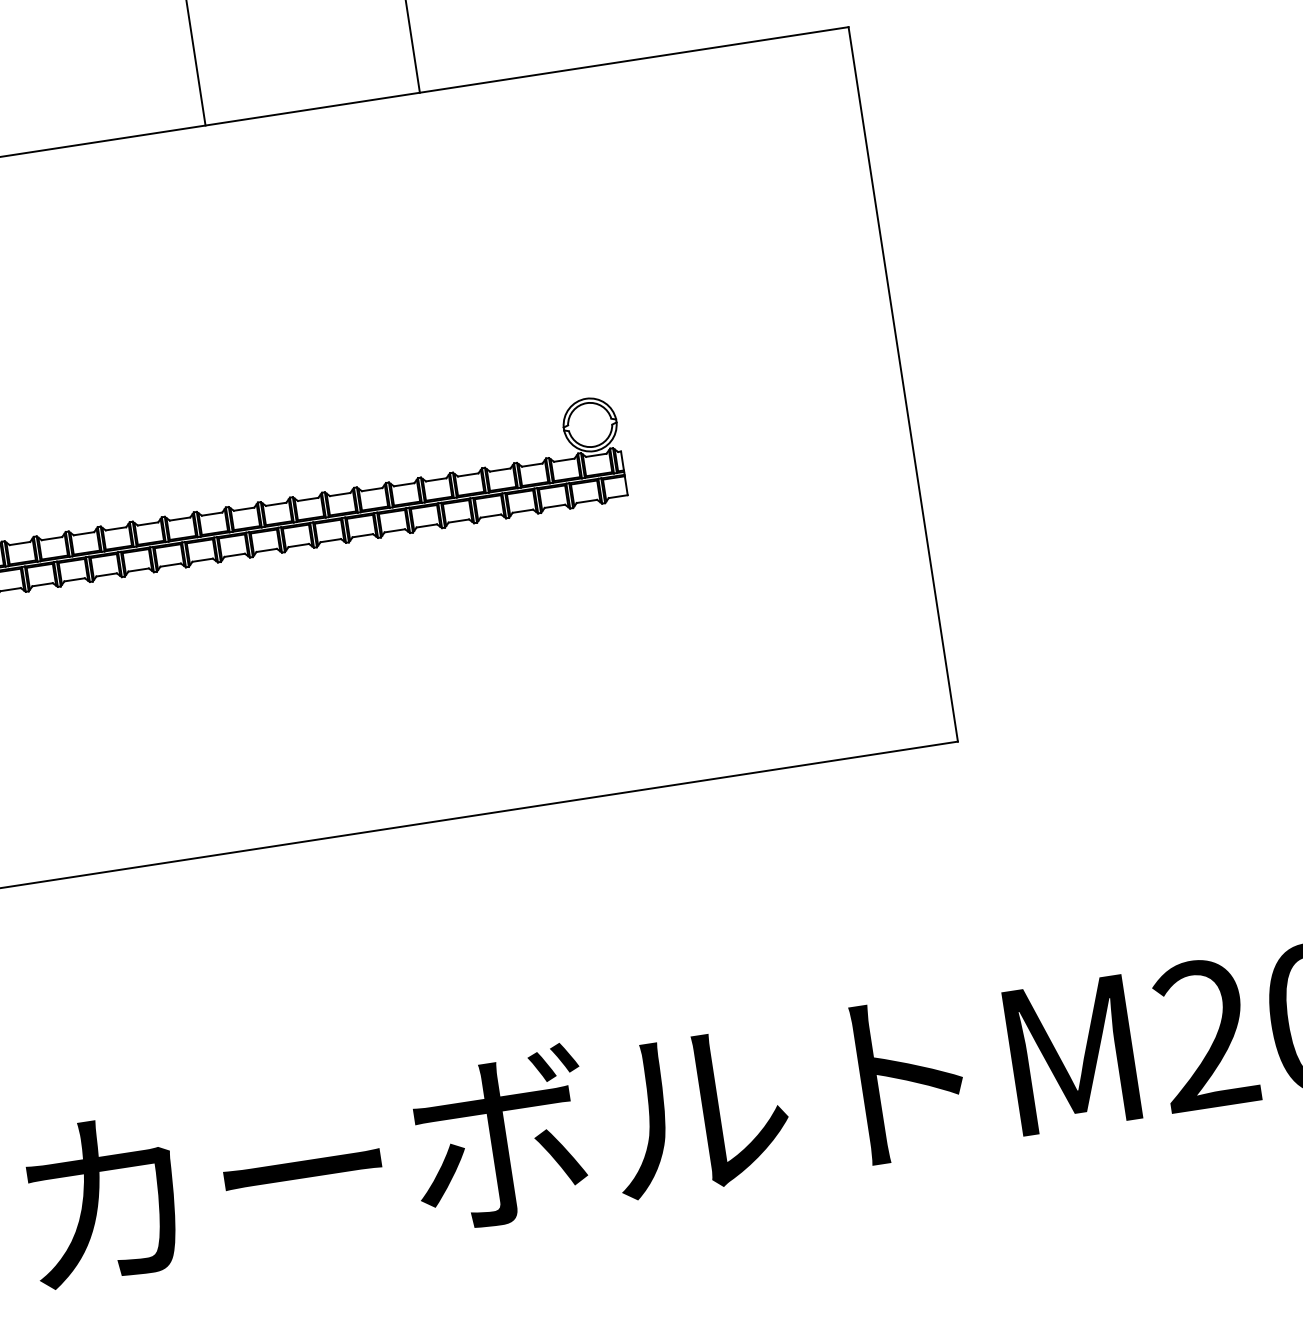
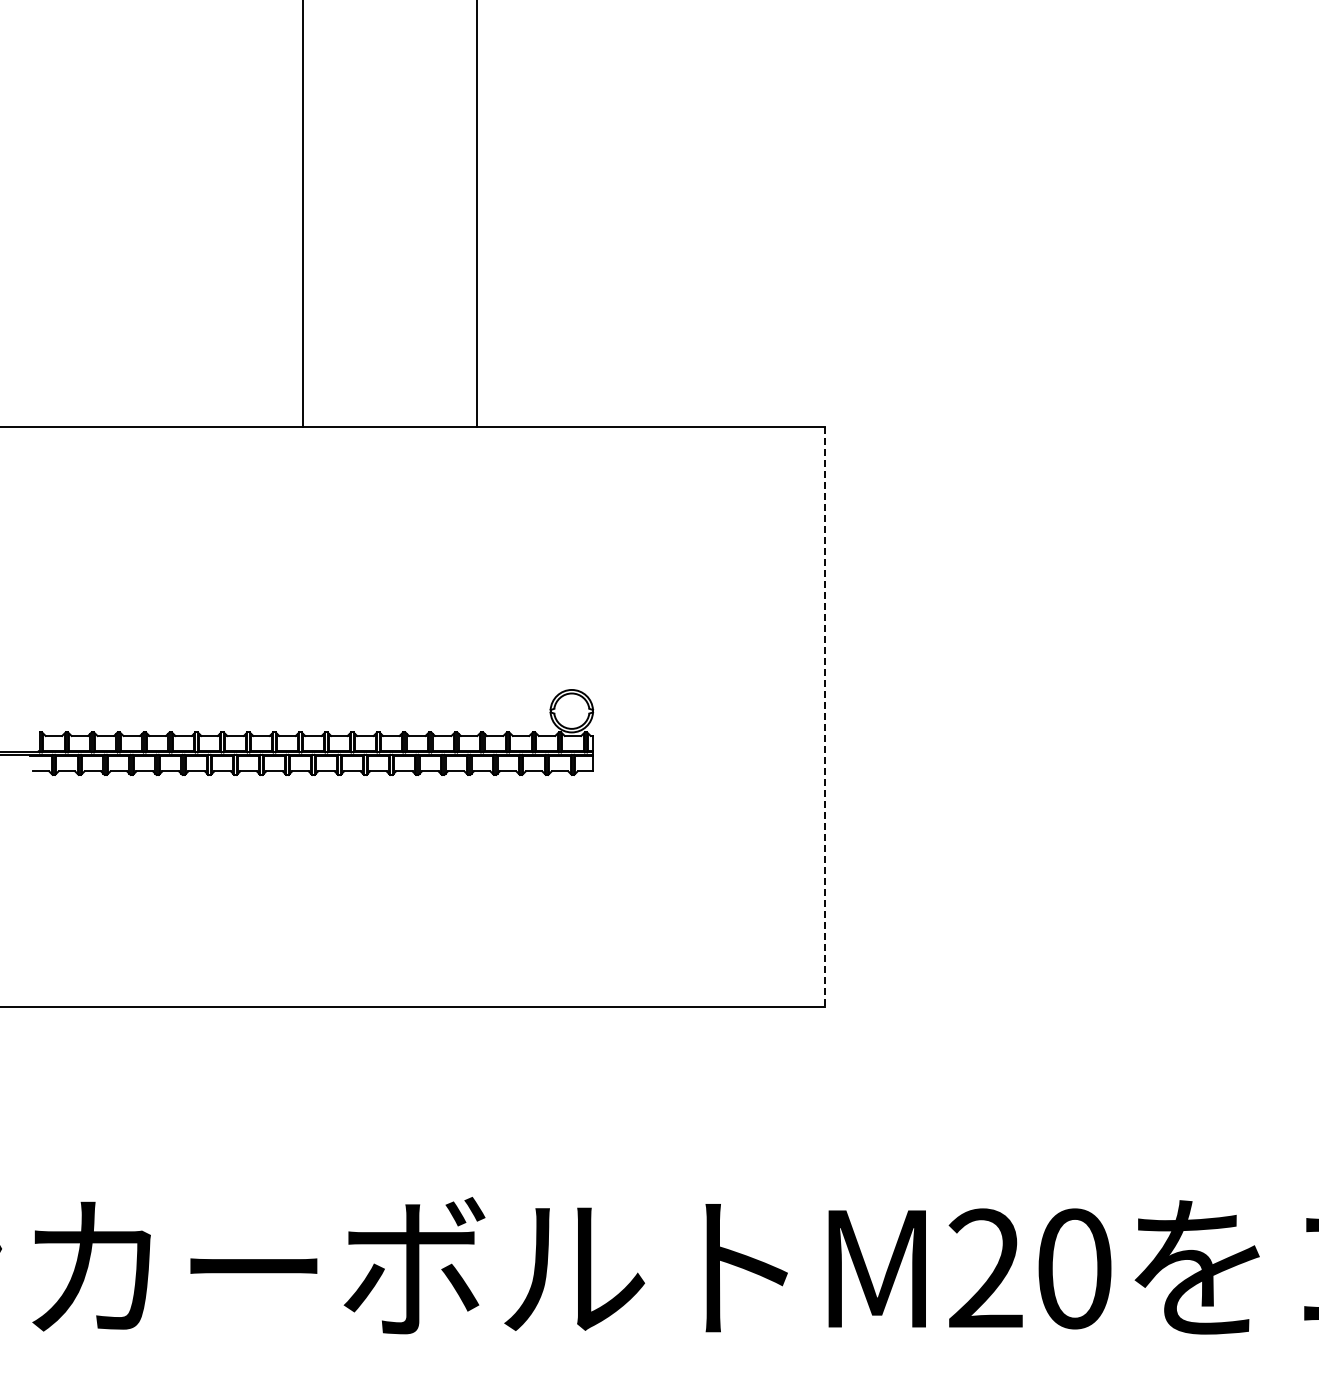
line: (902, 383) -> (824, 716), solid -> dashed

